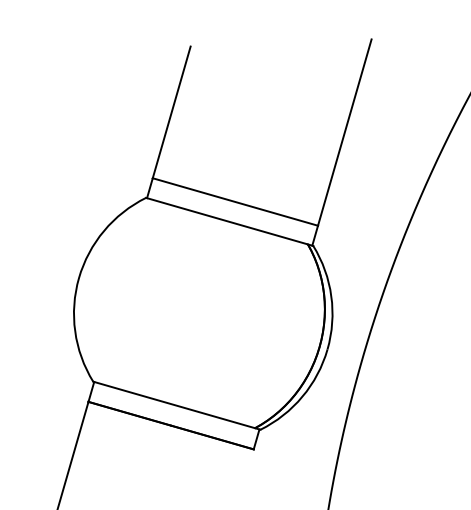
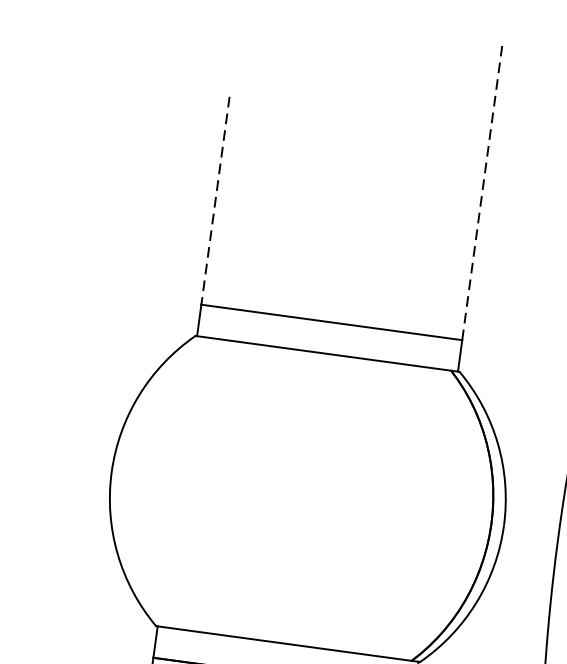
line: (171, 112) -> (215, 200), solid -> dashed
line: (344, 132) -> (481, 193), solid -> dashed

